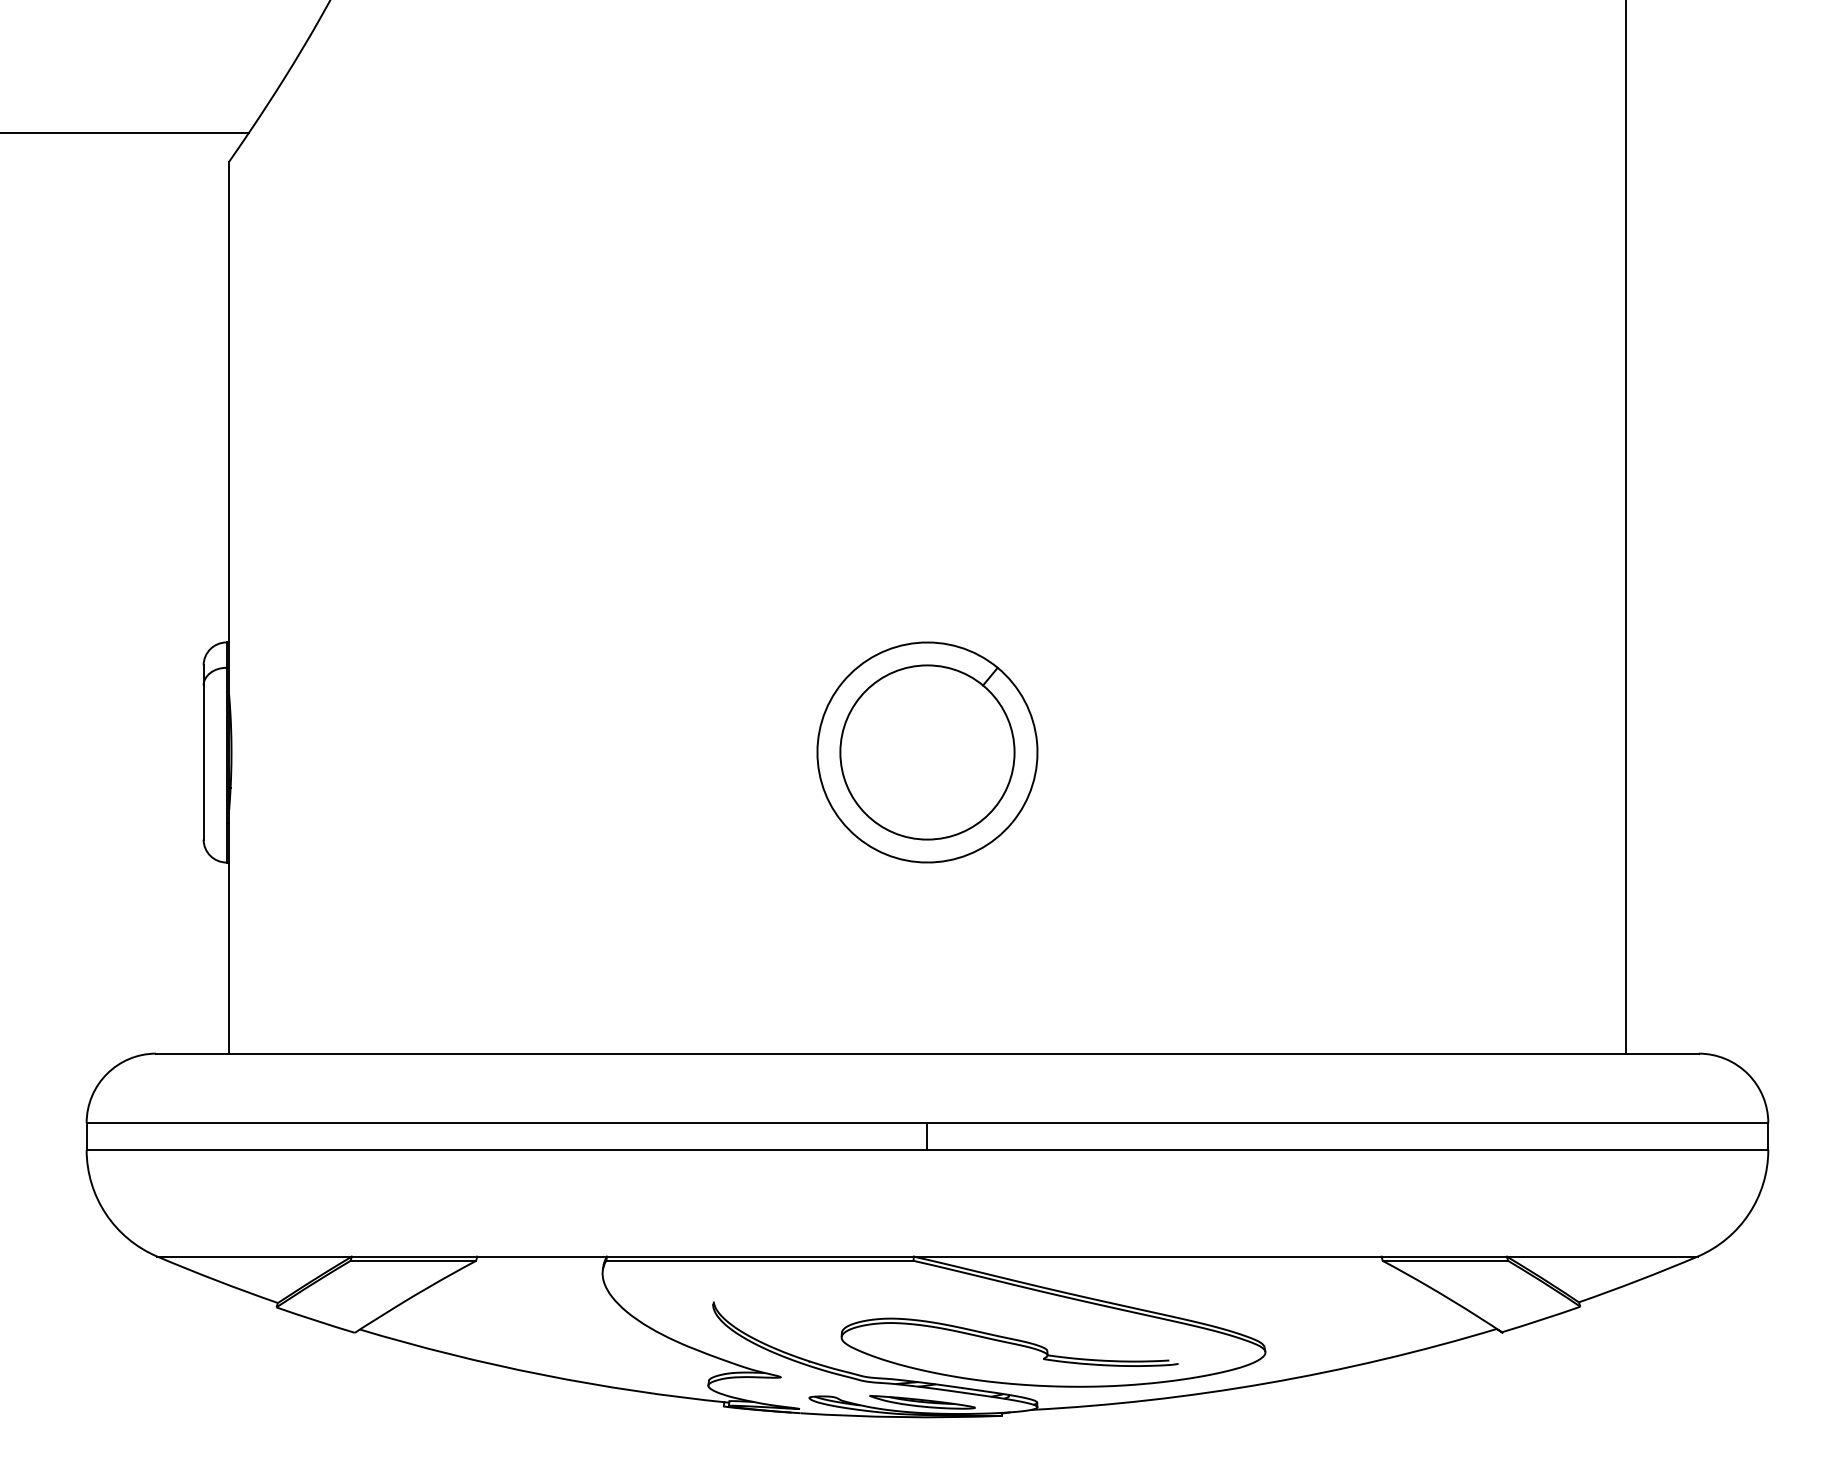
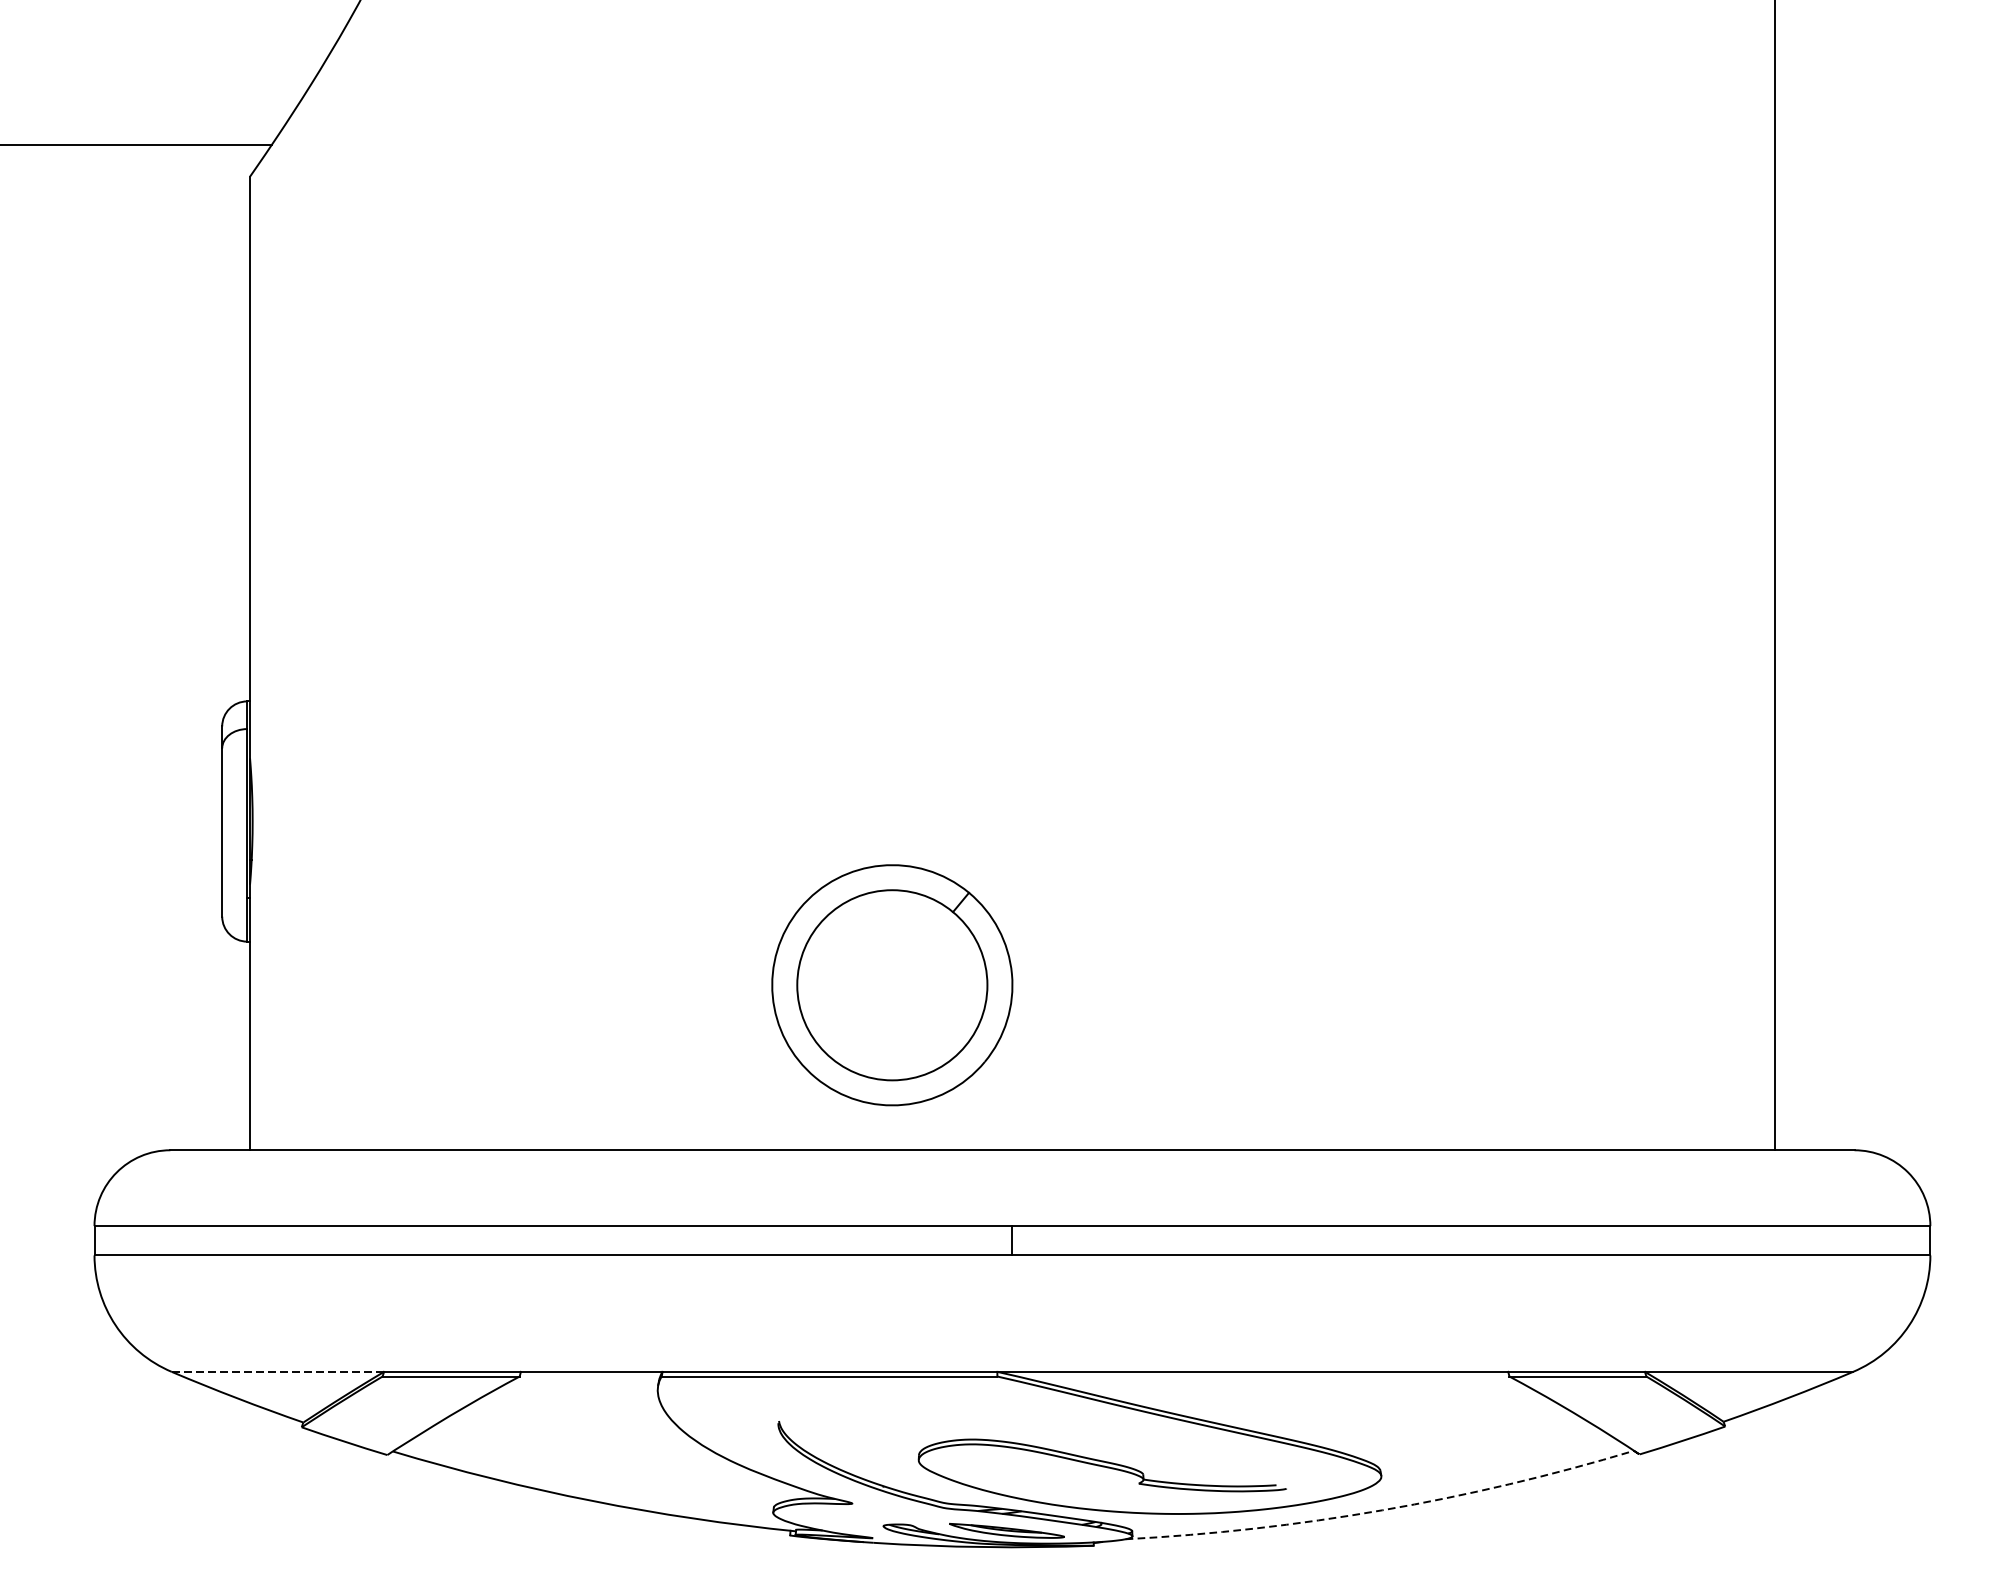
part: (927, 752) -> (892, 985), moved
line: (254, 1256) -> (277, 1371), solid -> dashed
arc: (1266, 1383) -> (1382, 1510), solid -> dashed

